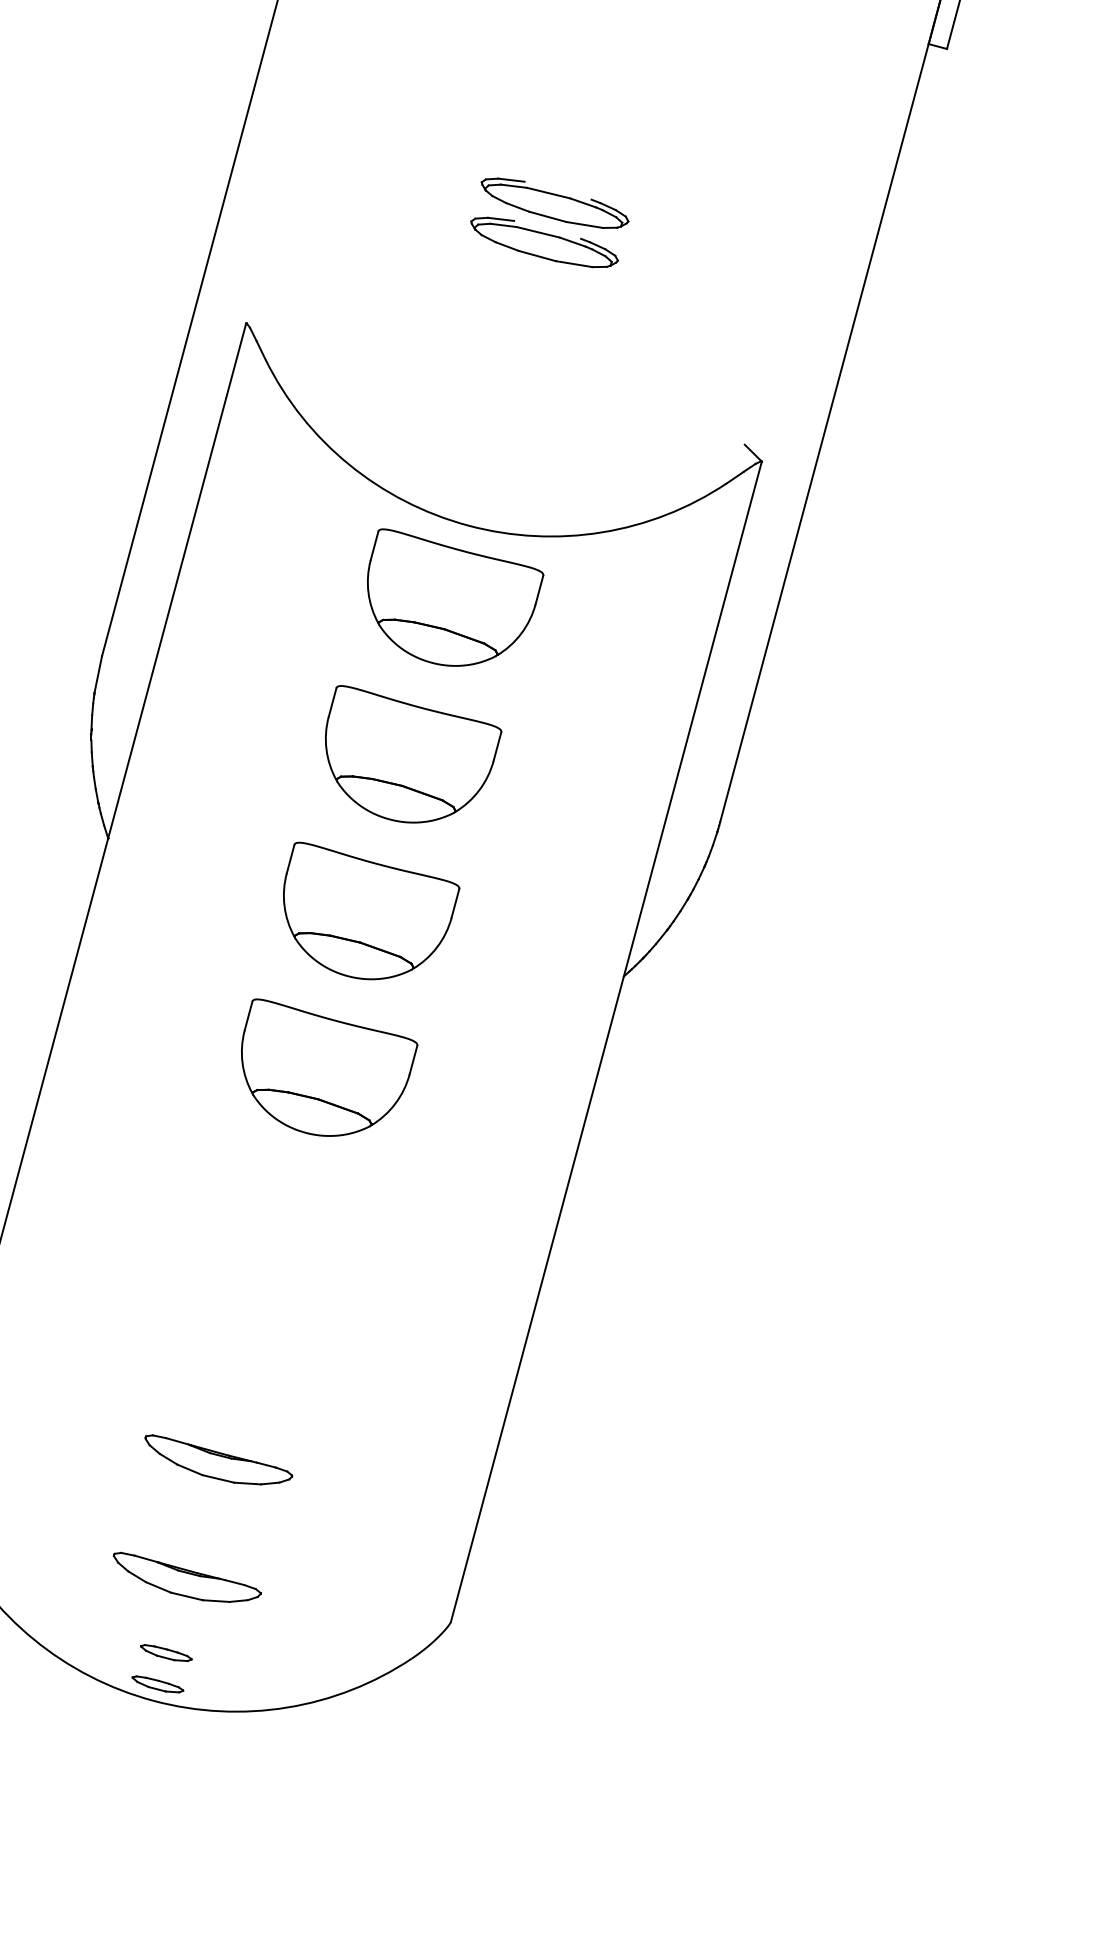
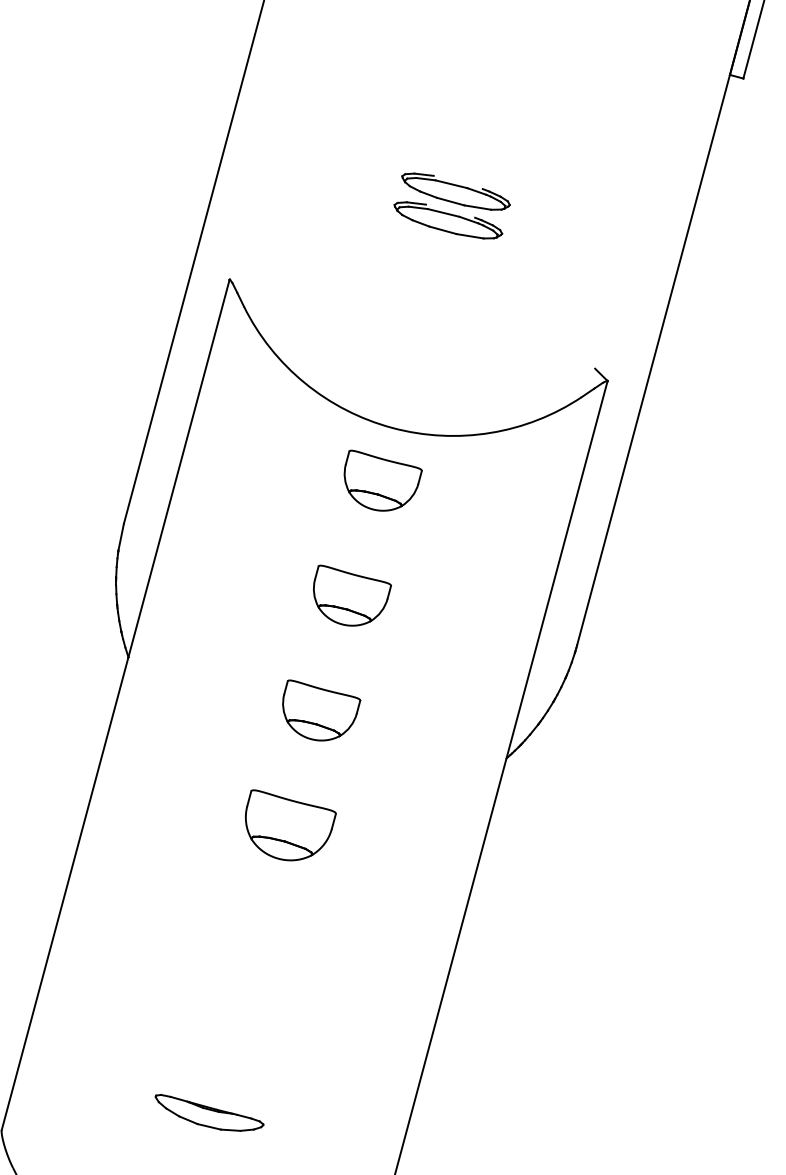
part: (455, 597) -> (383, 480), size x0.6
part: (413, 754) -> (352, 595), size x0.6
part: (371, 910) -> (321, 710), size x0.6
part: (329, 1067) -> (290, 825), size x0.7

